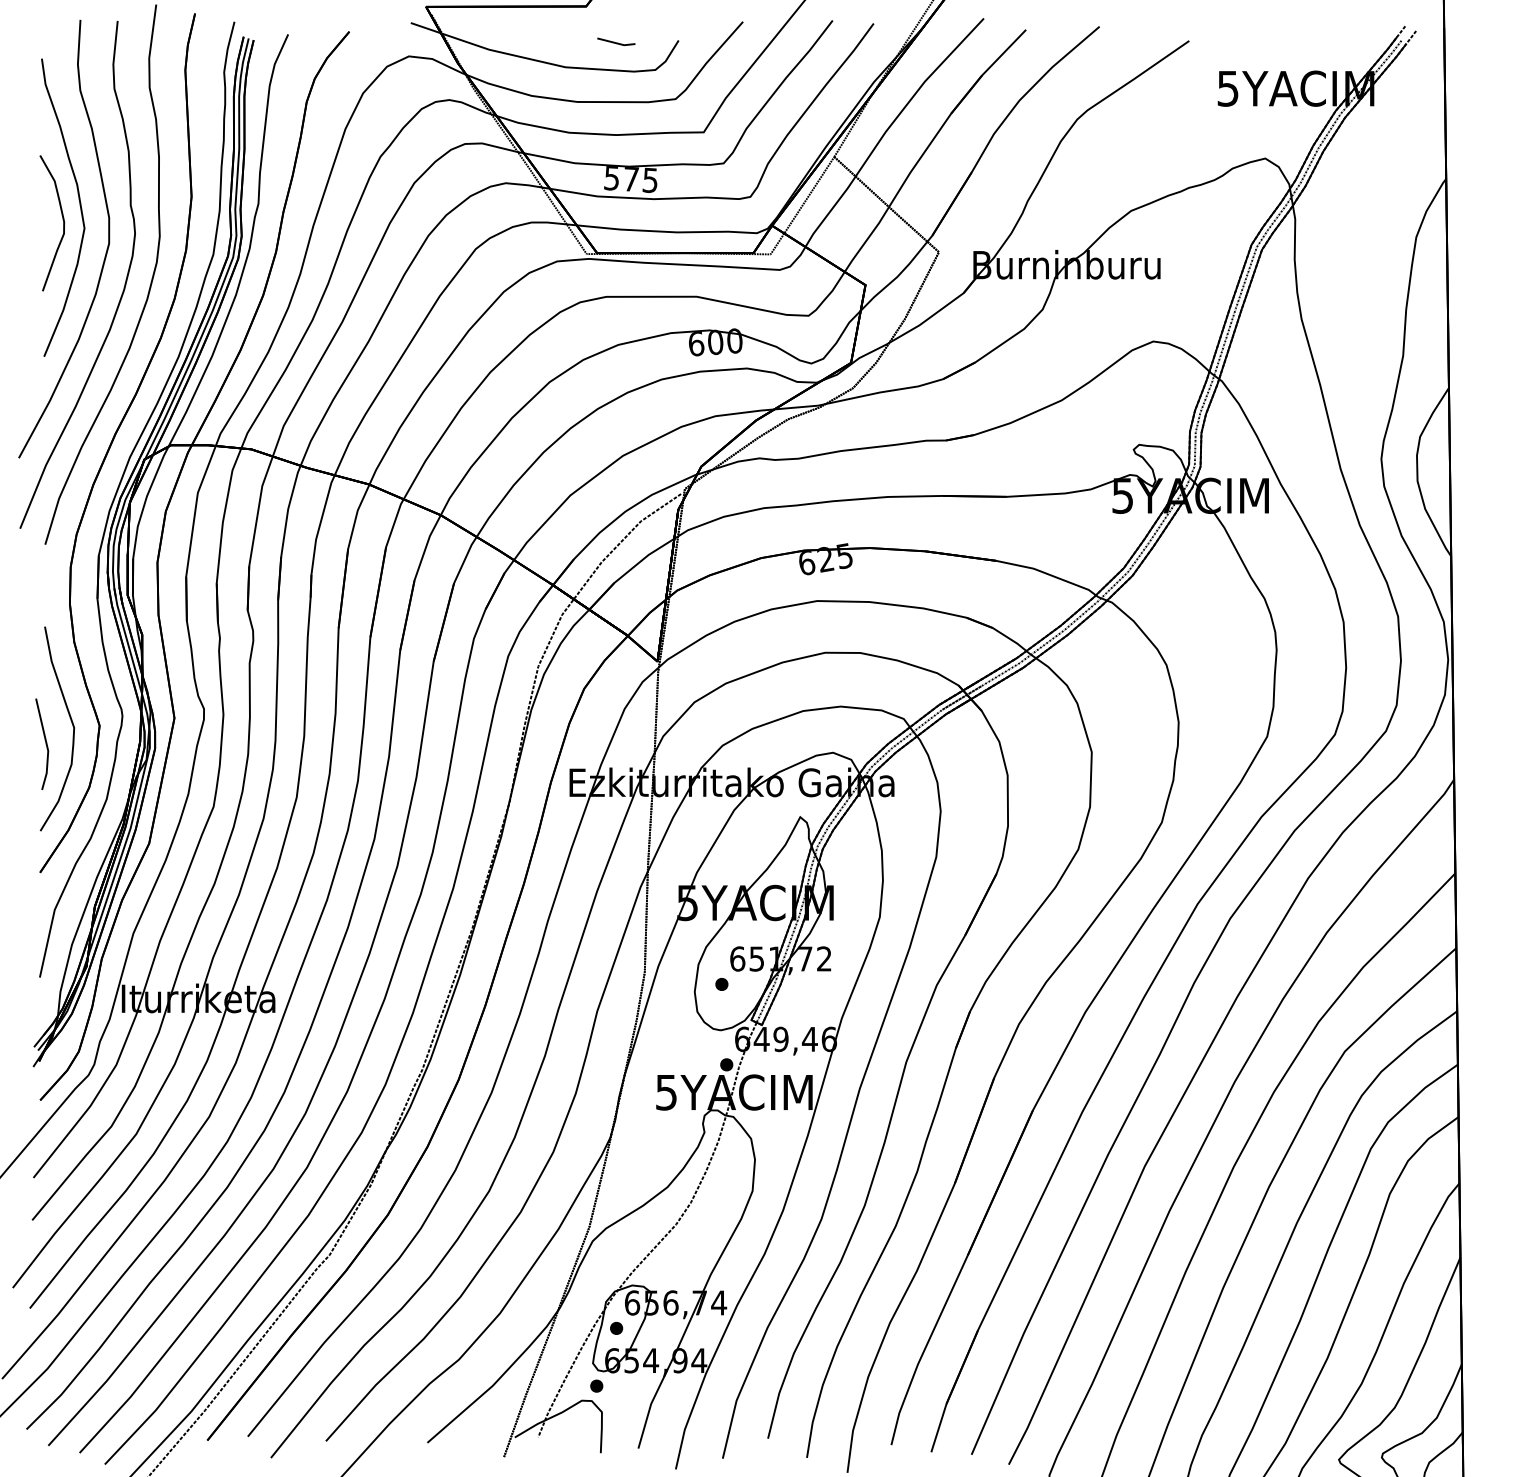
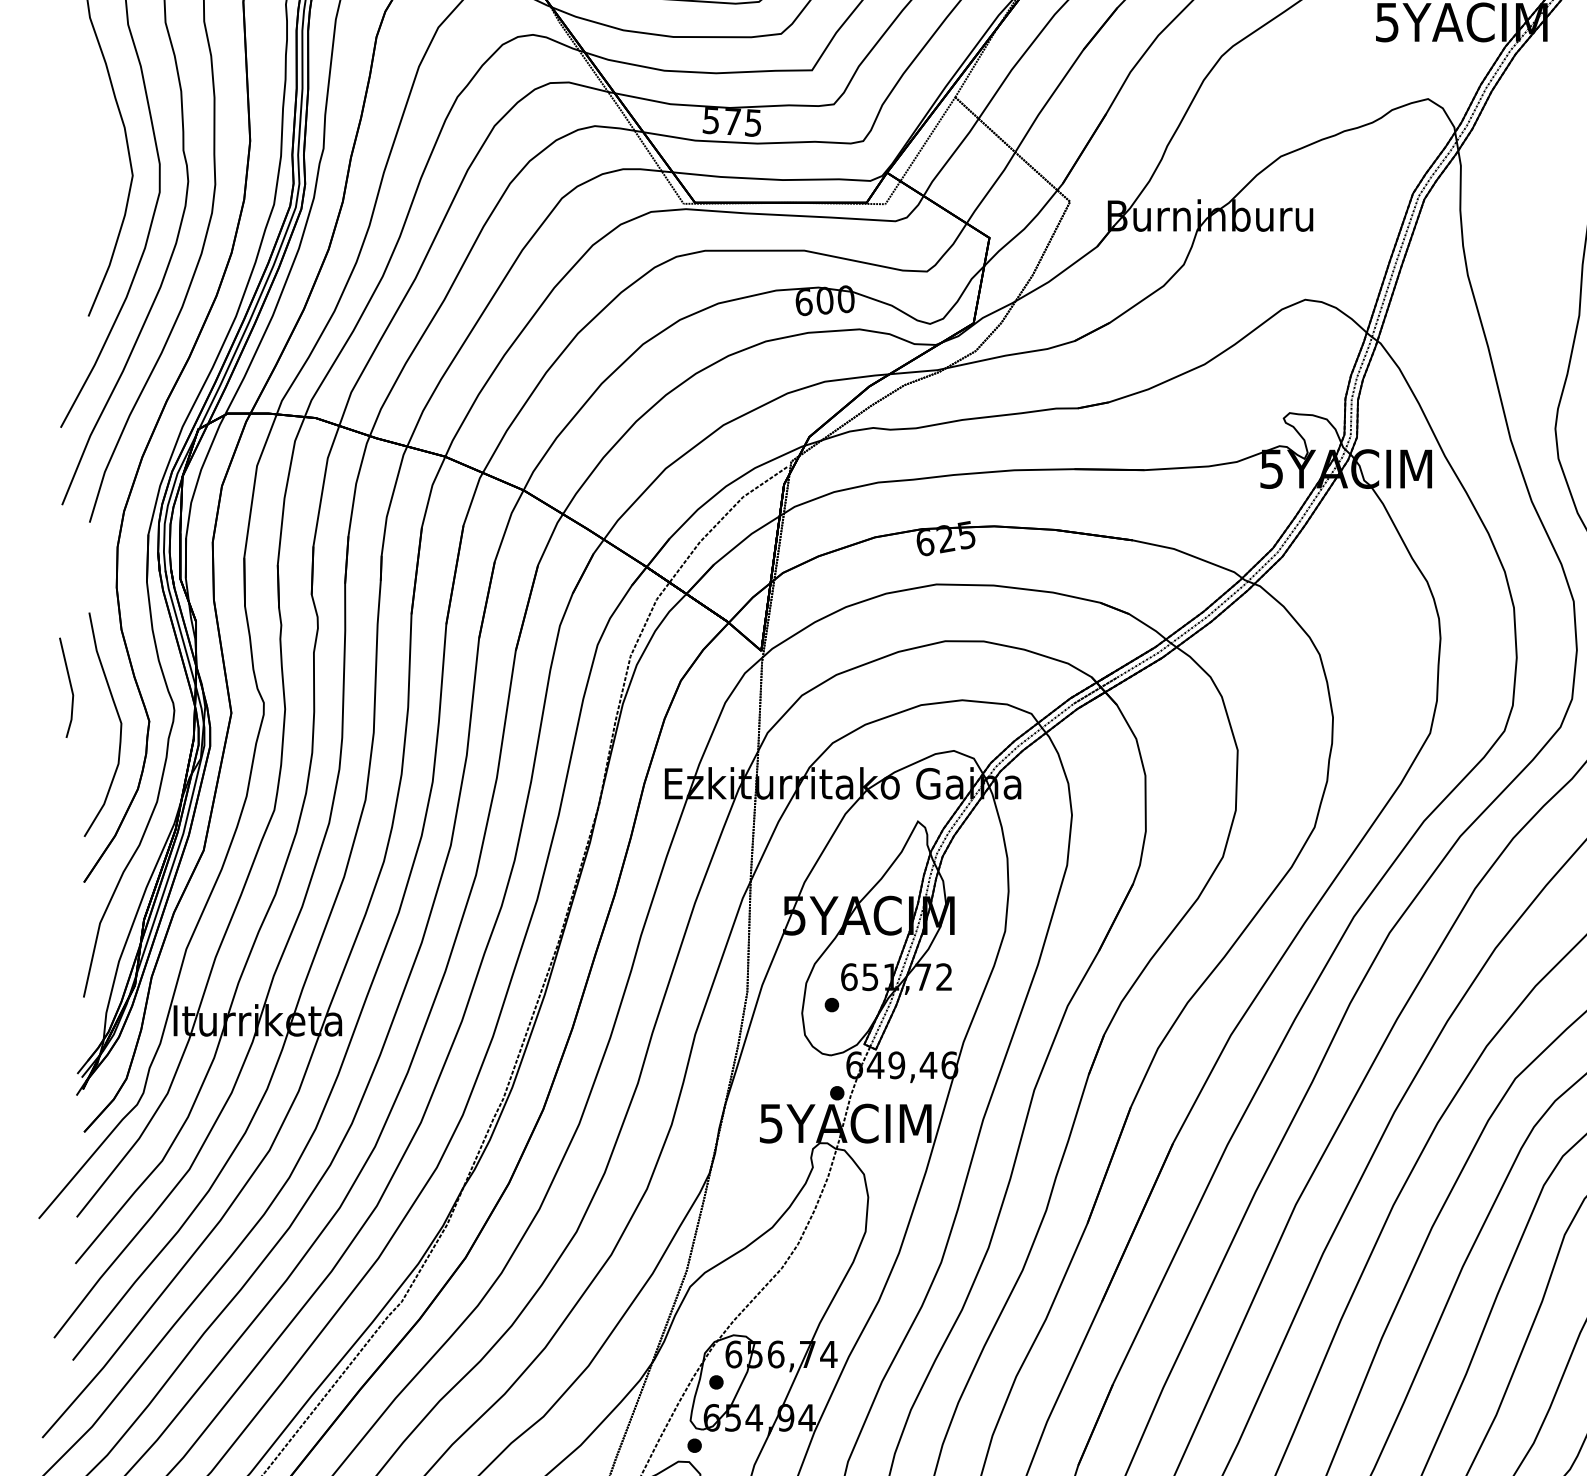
part: (62, 220) -> (108, 167), removed
part: (42, 743) -> (66, 686), moved

